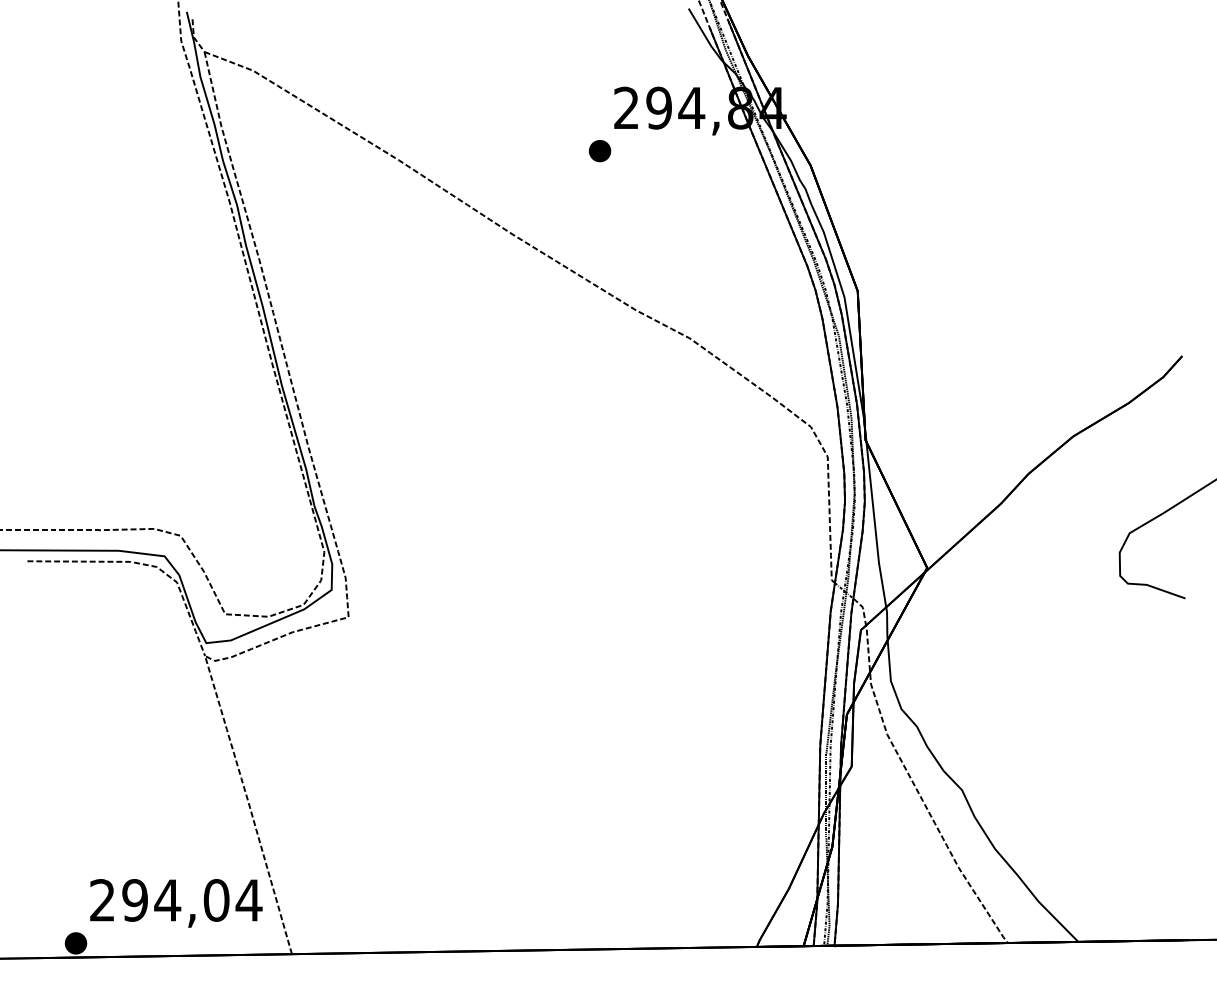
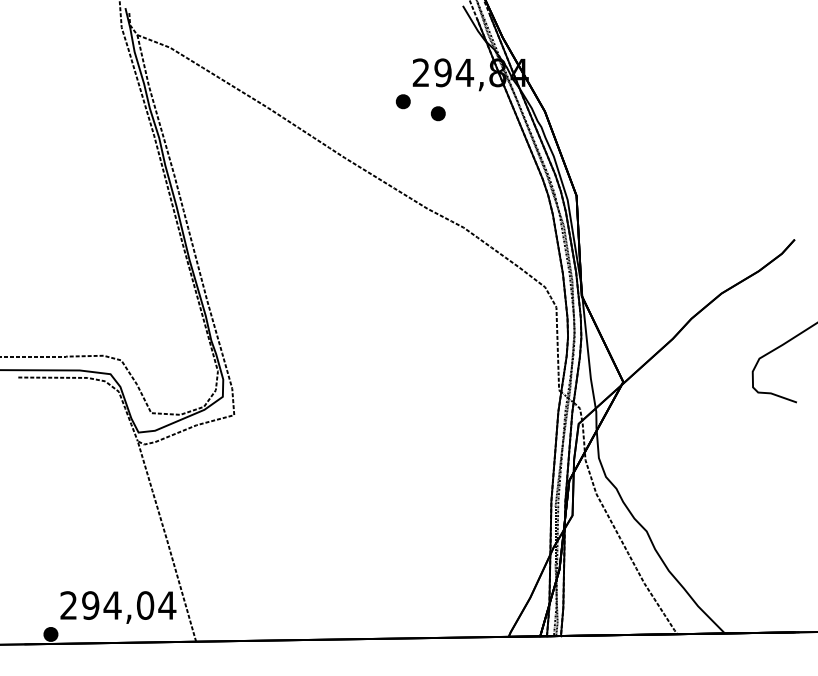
part: (652, 168) -> (438, 113), added

